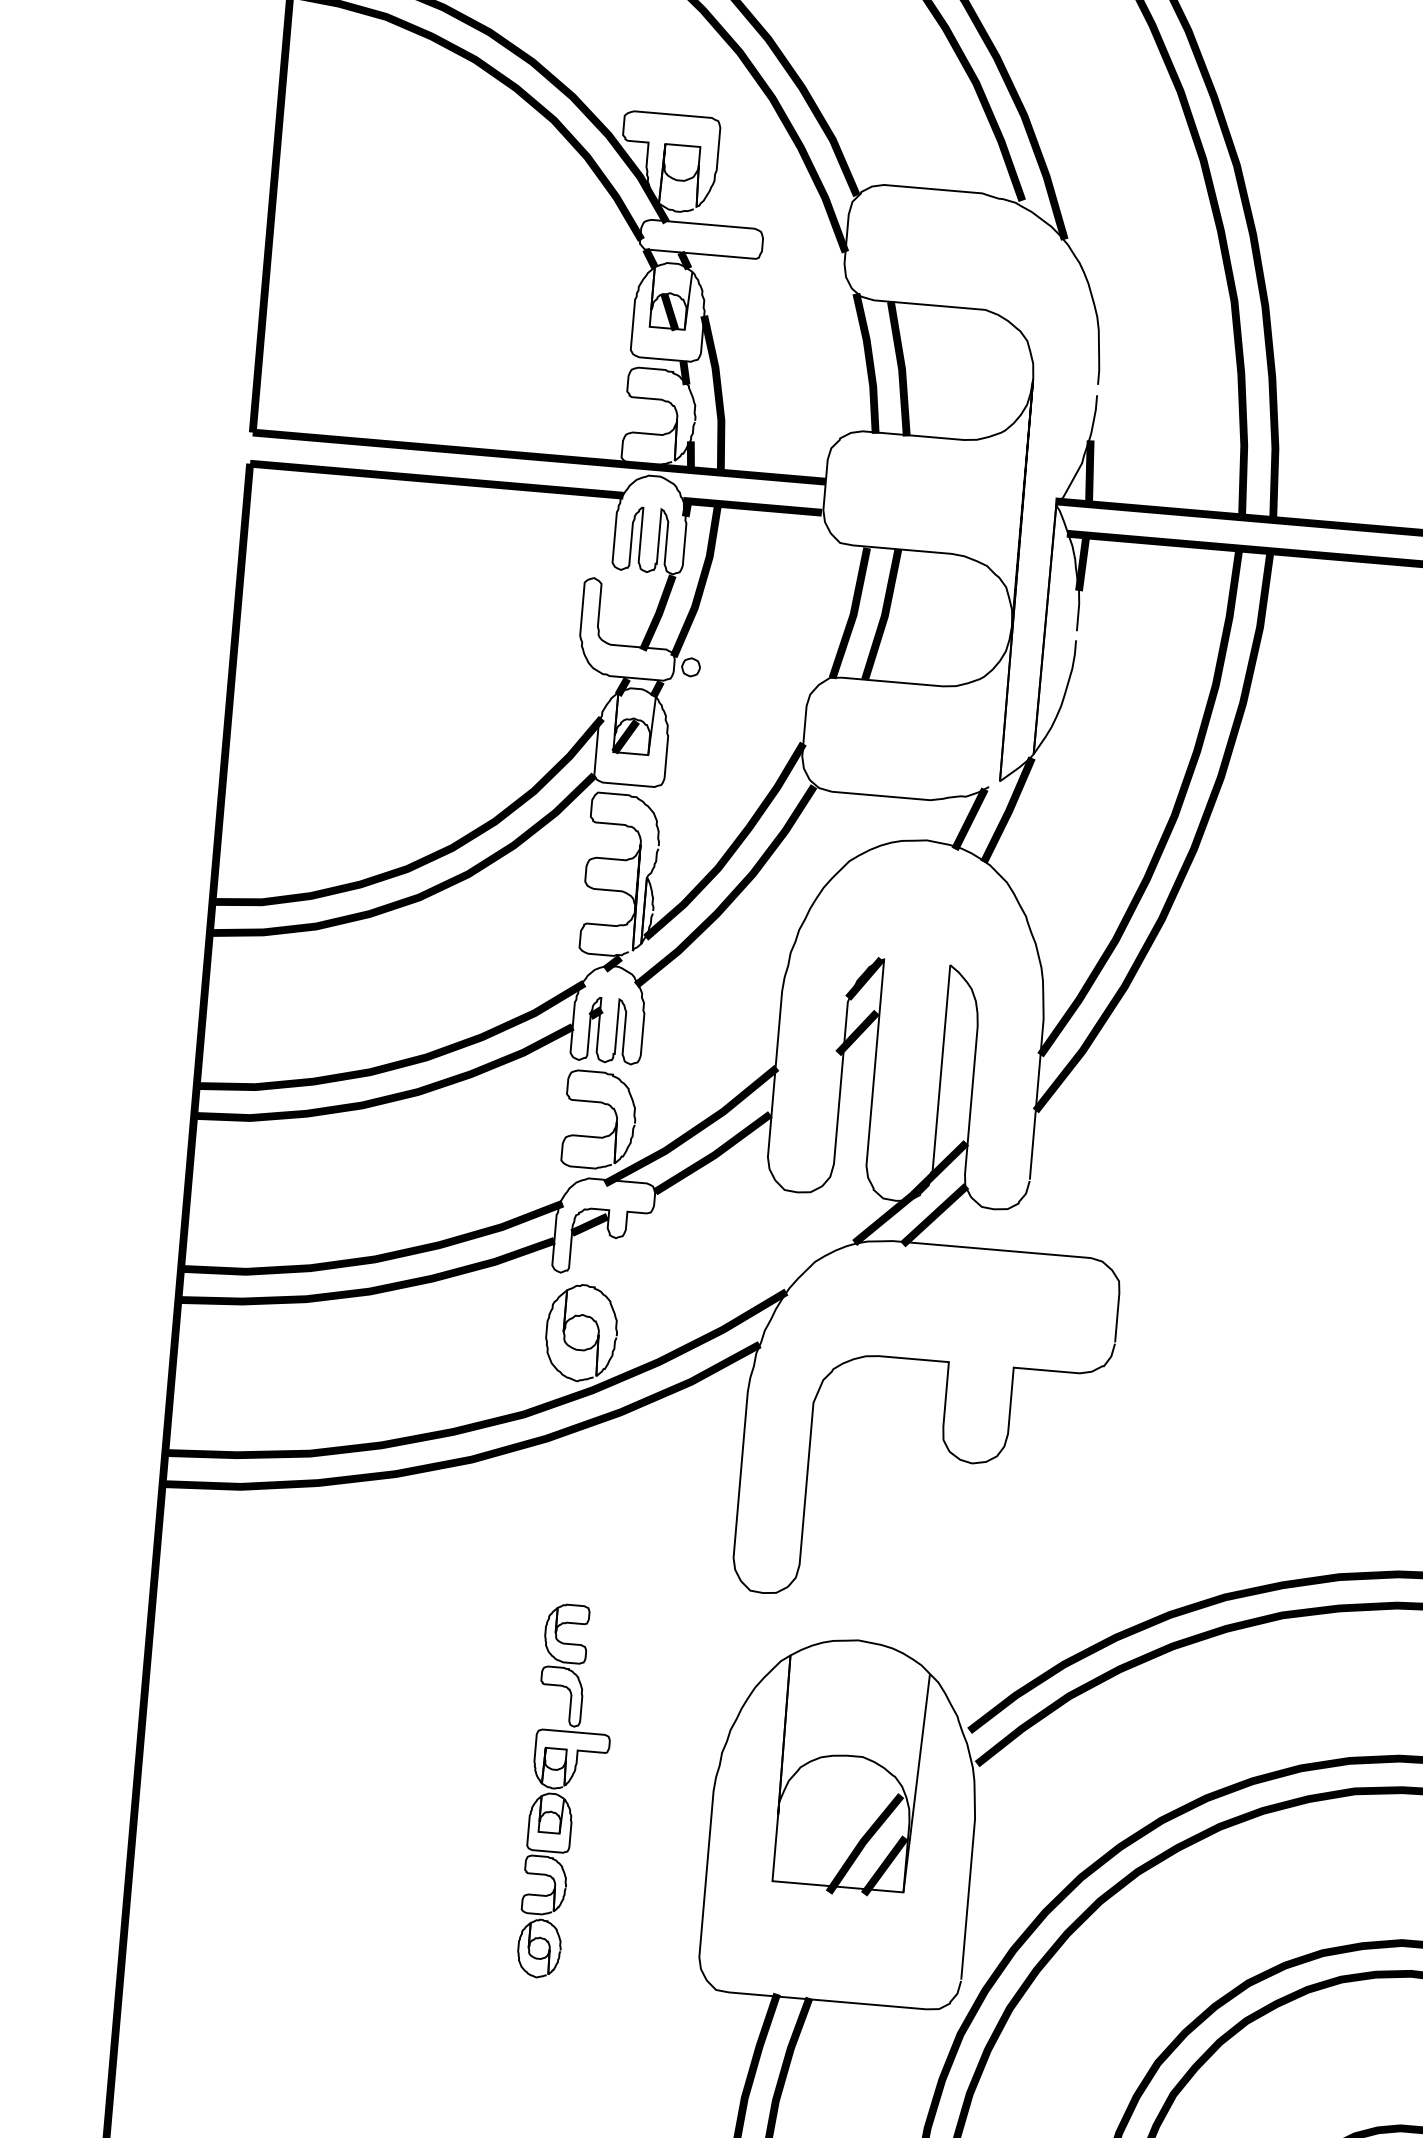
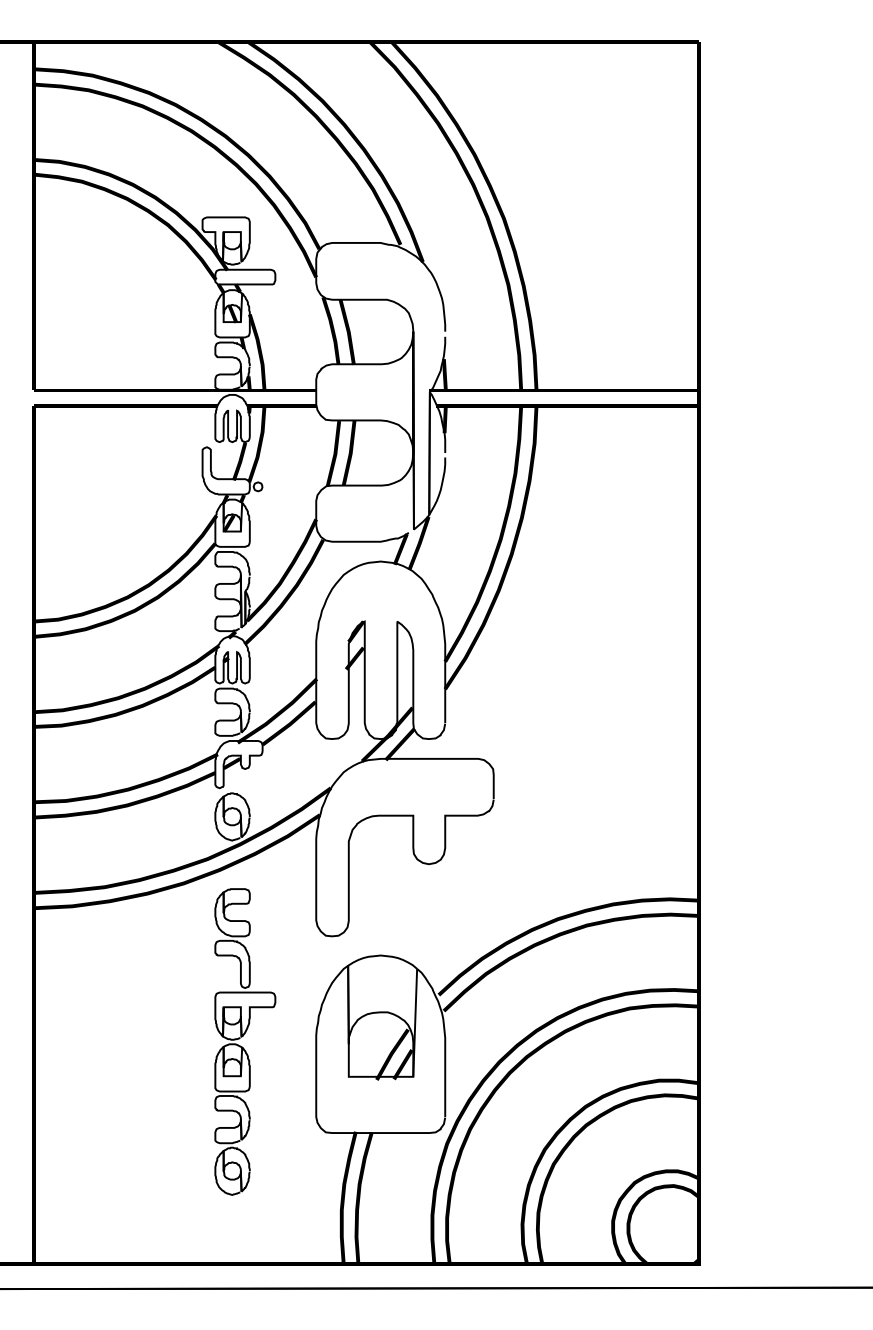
part: (568, 1791) -> (245, 1041), size x1.67

